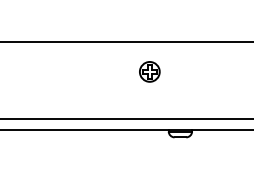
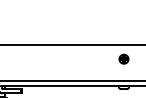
part: (148, 70) -> (123, 58), moved

